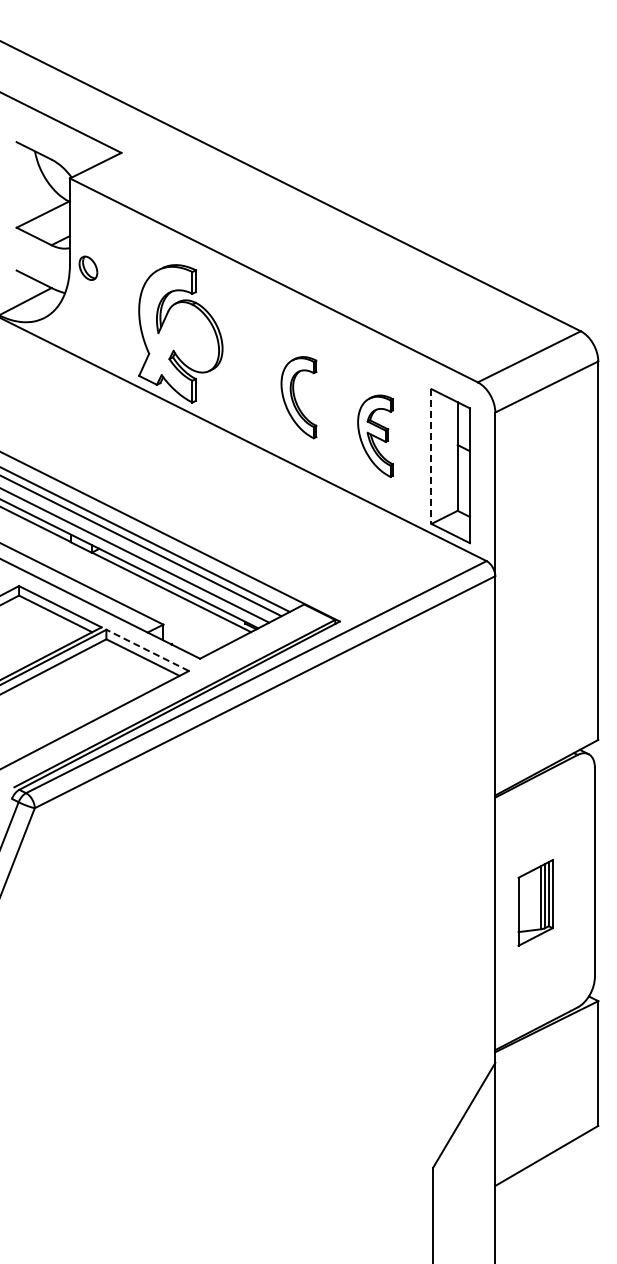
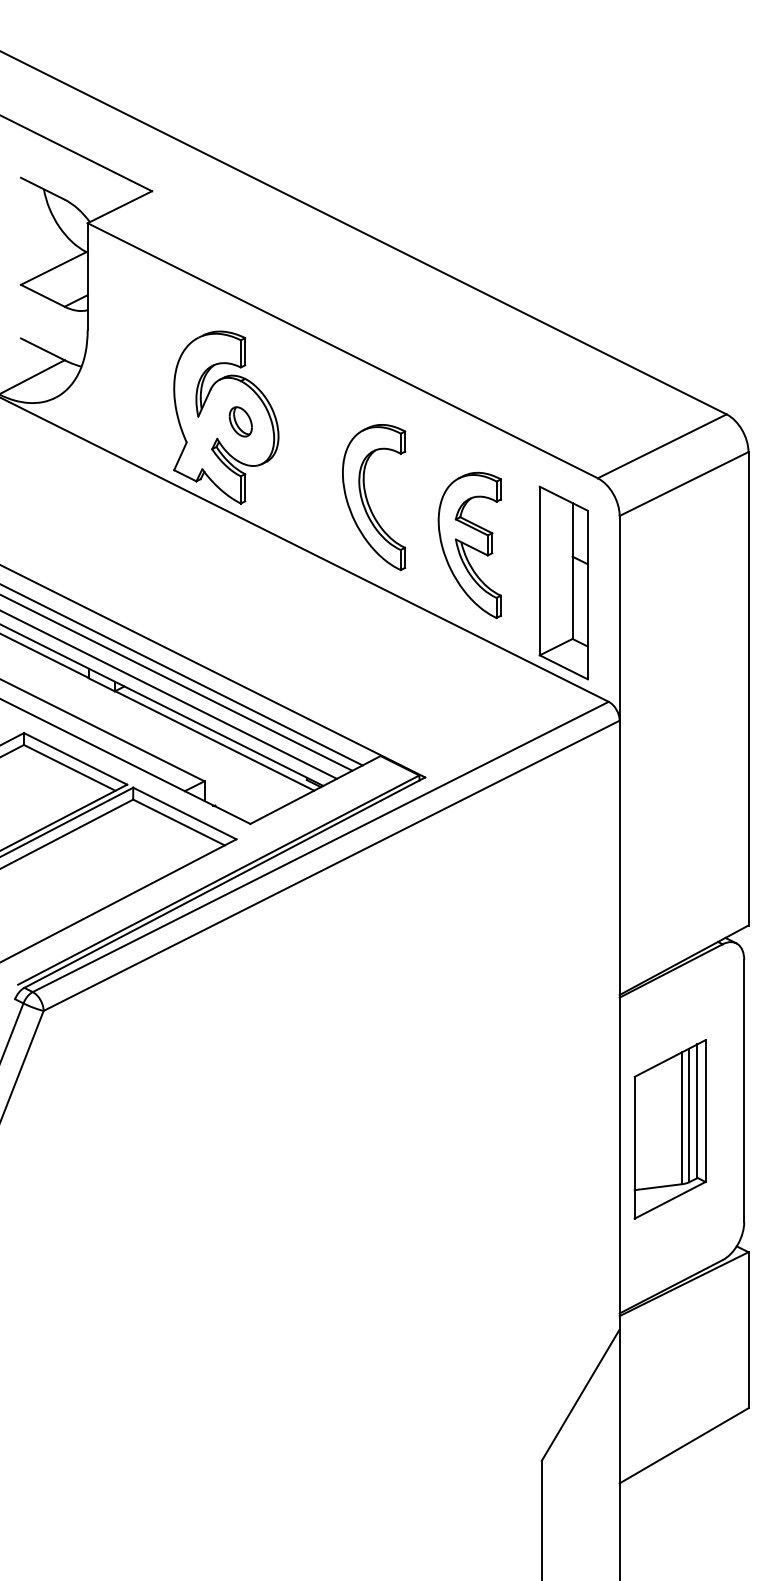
part: (88, 267) -> (240, 420), moved
part: (298, 397) -> (373, 497), size x1.43
part: (375, 436) -> (469, 545), size x1.43
line: (431, 457) -> (539, 572), dashed -> solid
line: (147, 650) -> (184, 813), dashed -> solid
part: (535, 902) -> (669, 1128), size x1.67

